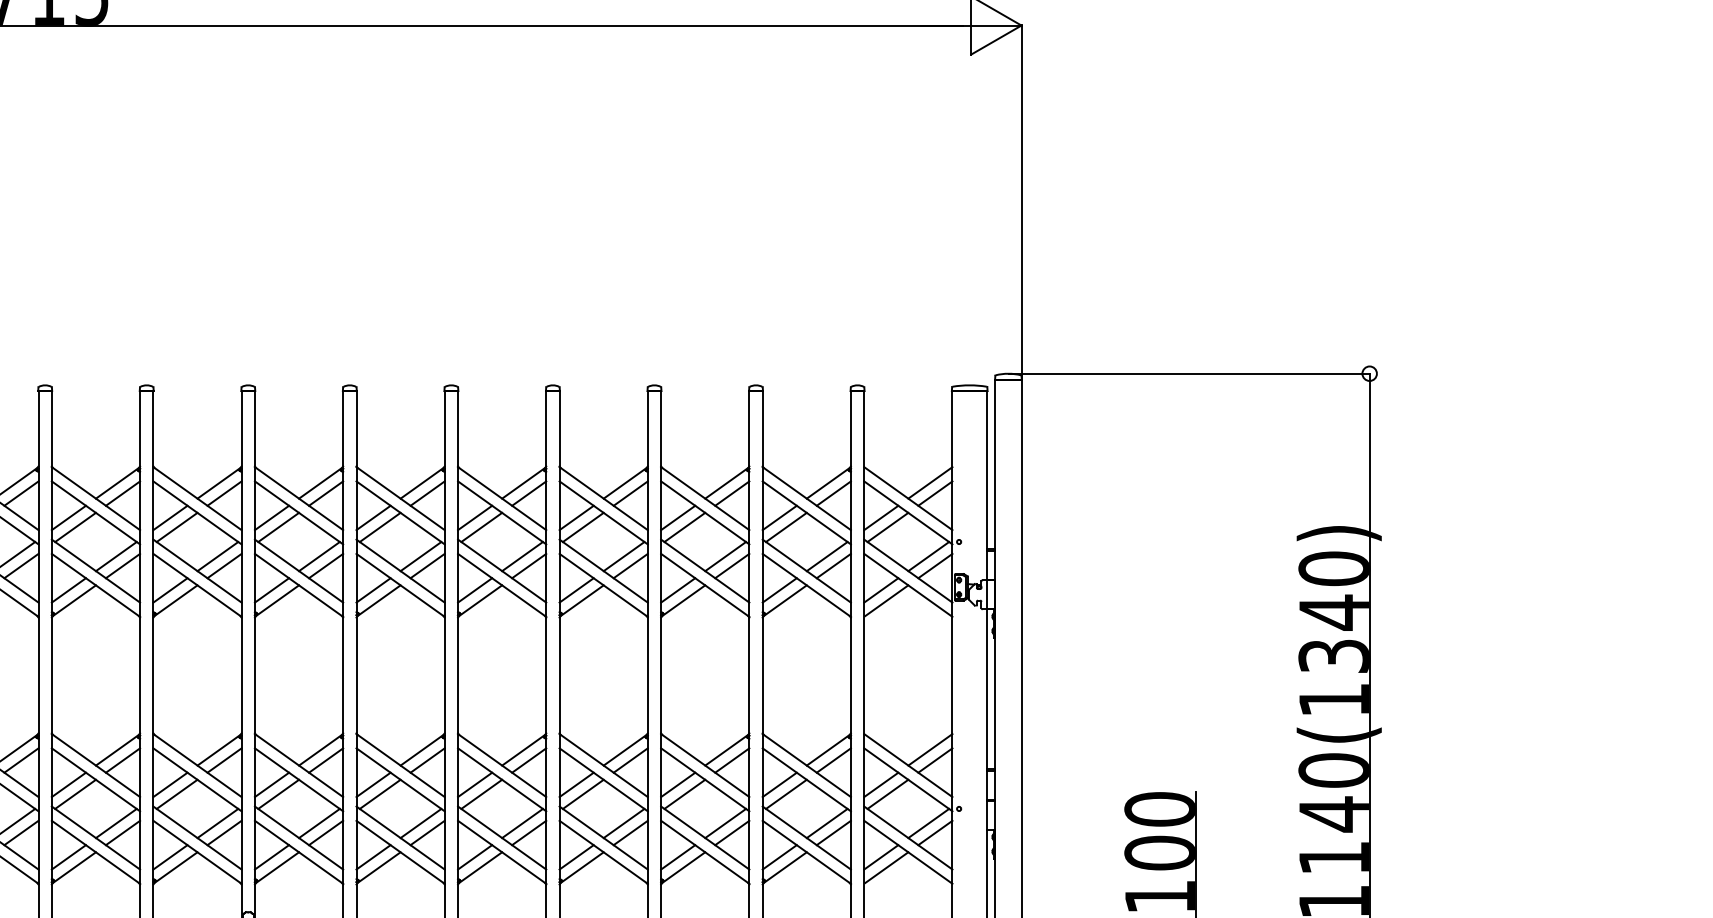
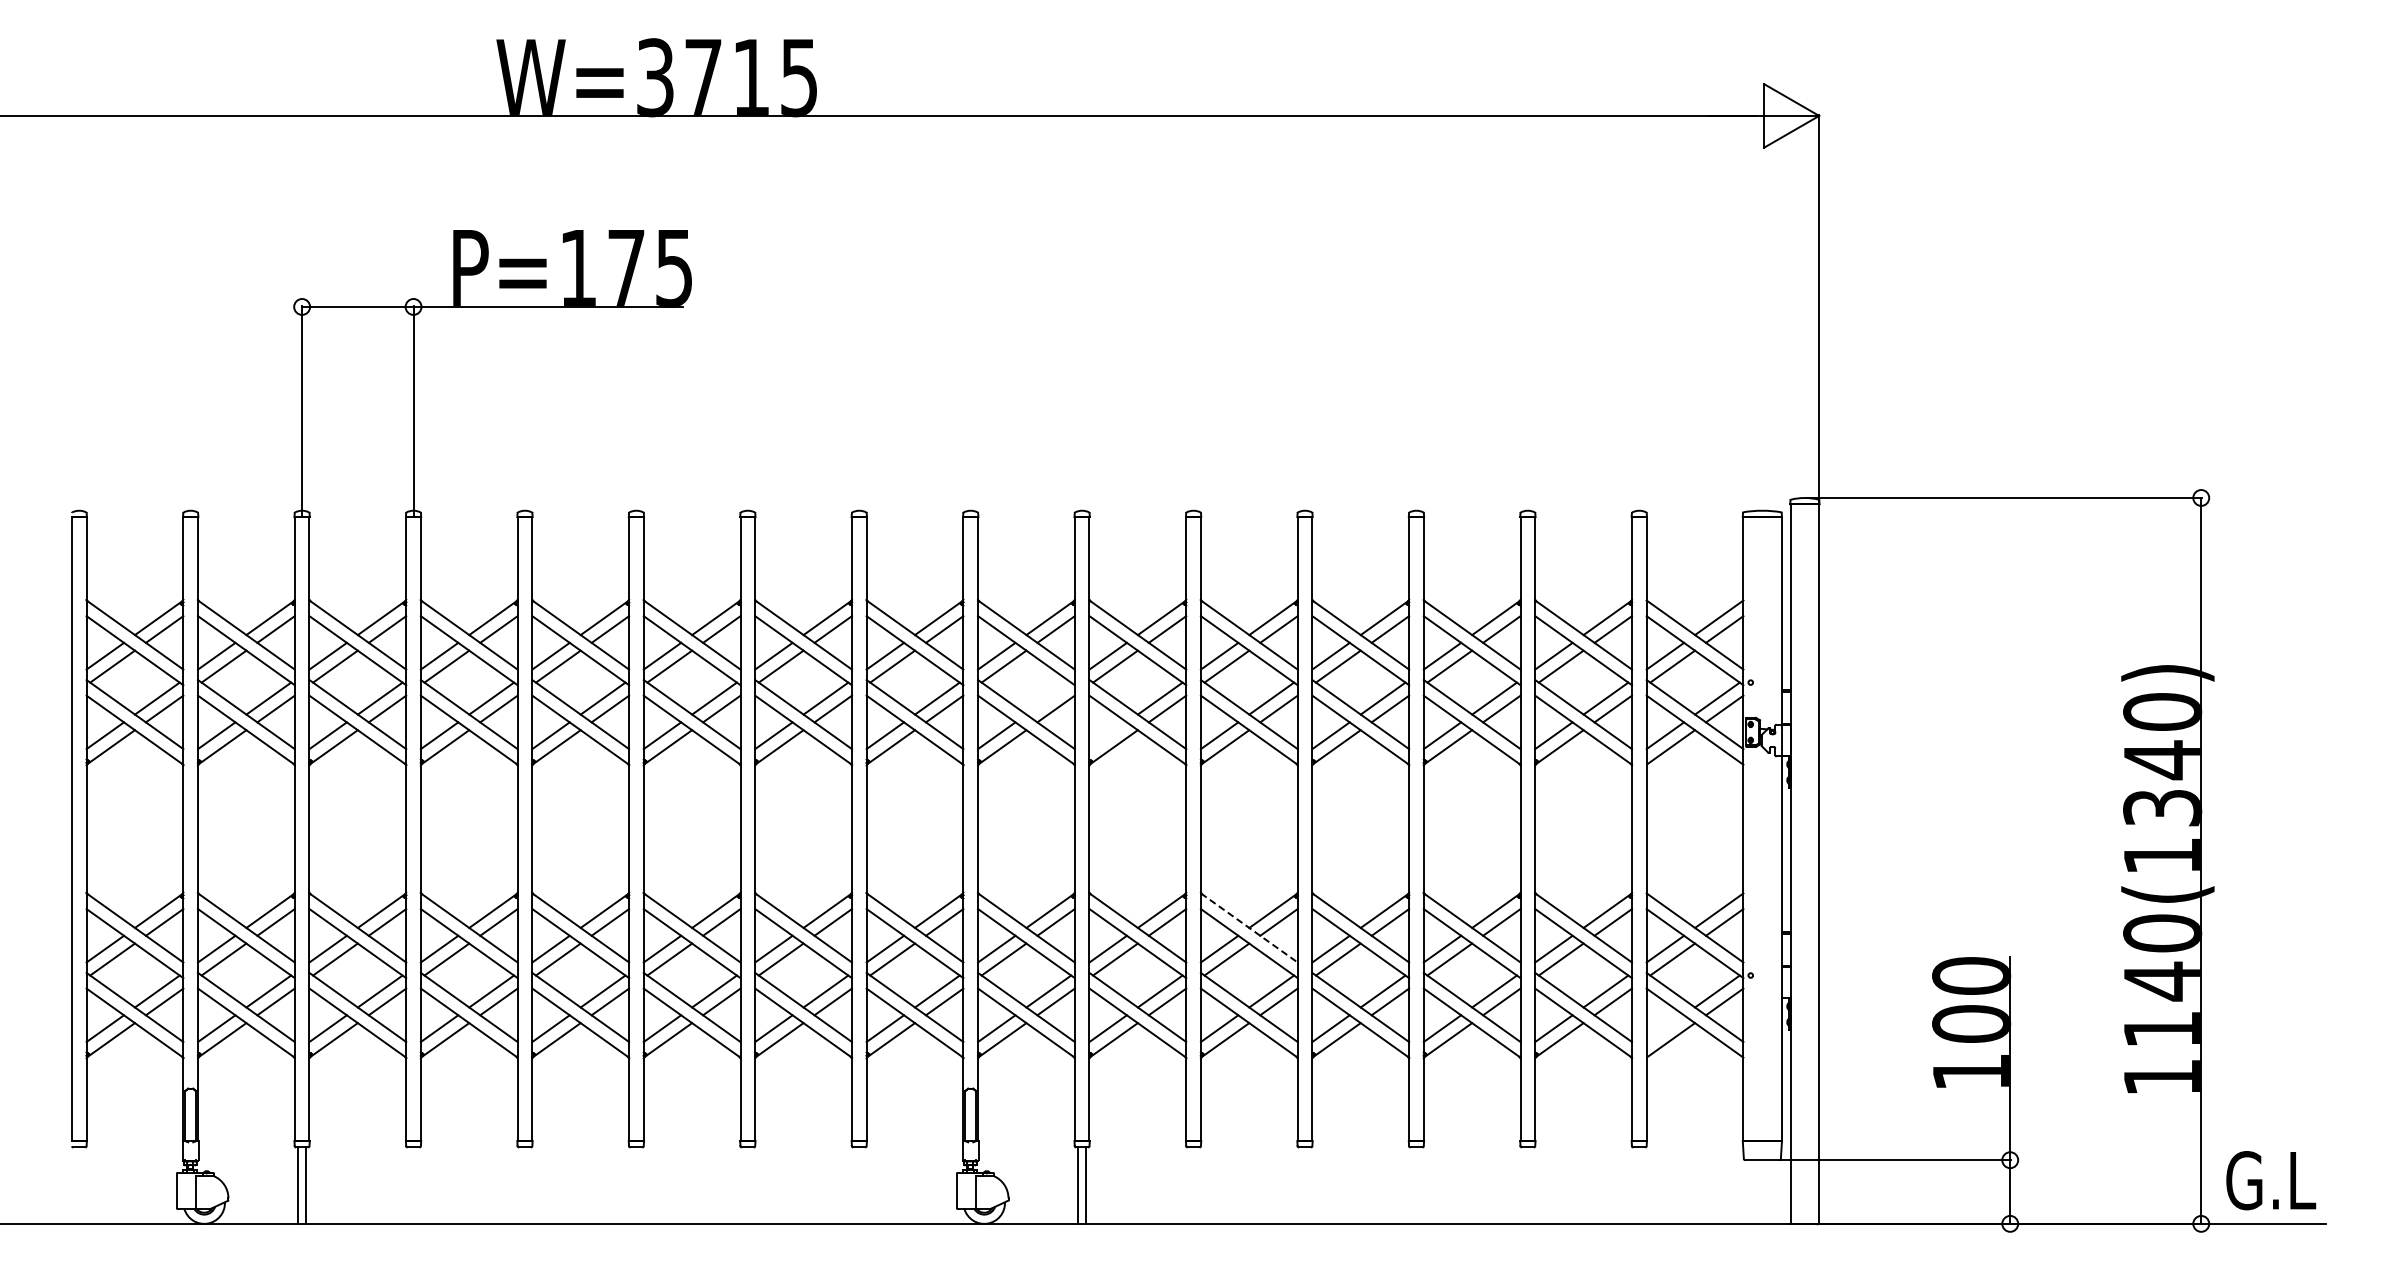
line: (319, 556) -> (1048, 698), removed
line: (372, 590) -> (1107, 735), removed
line: (502, 766) -> (1249, 928), solid -> dashed
line: (881, 857) -> (1665, 1028), removed

